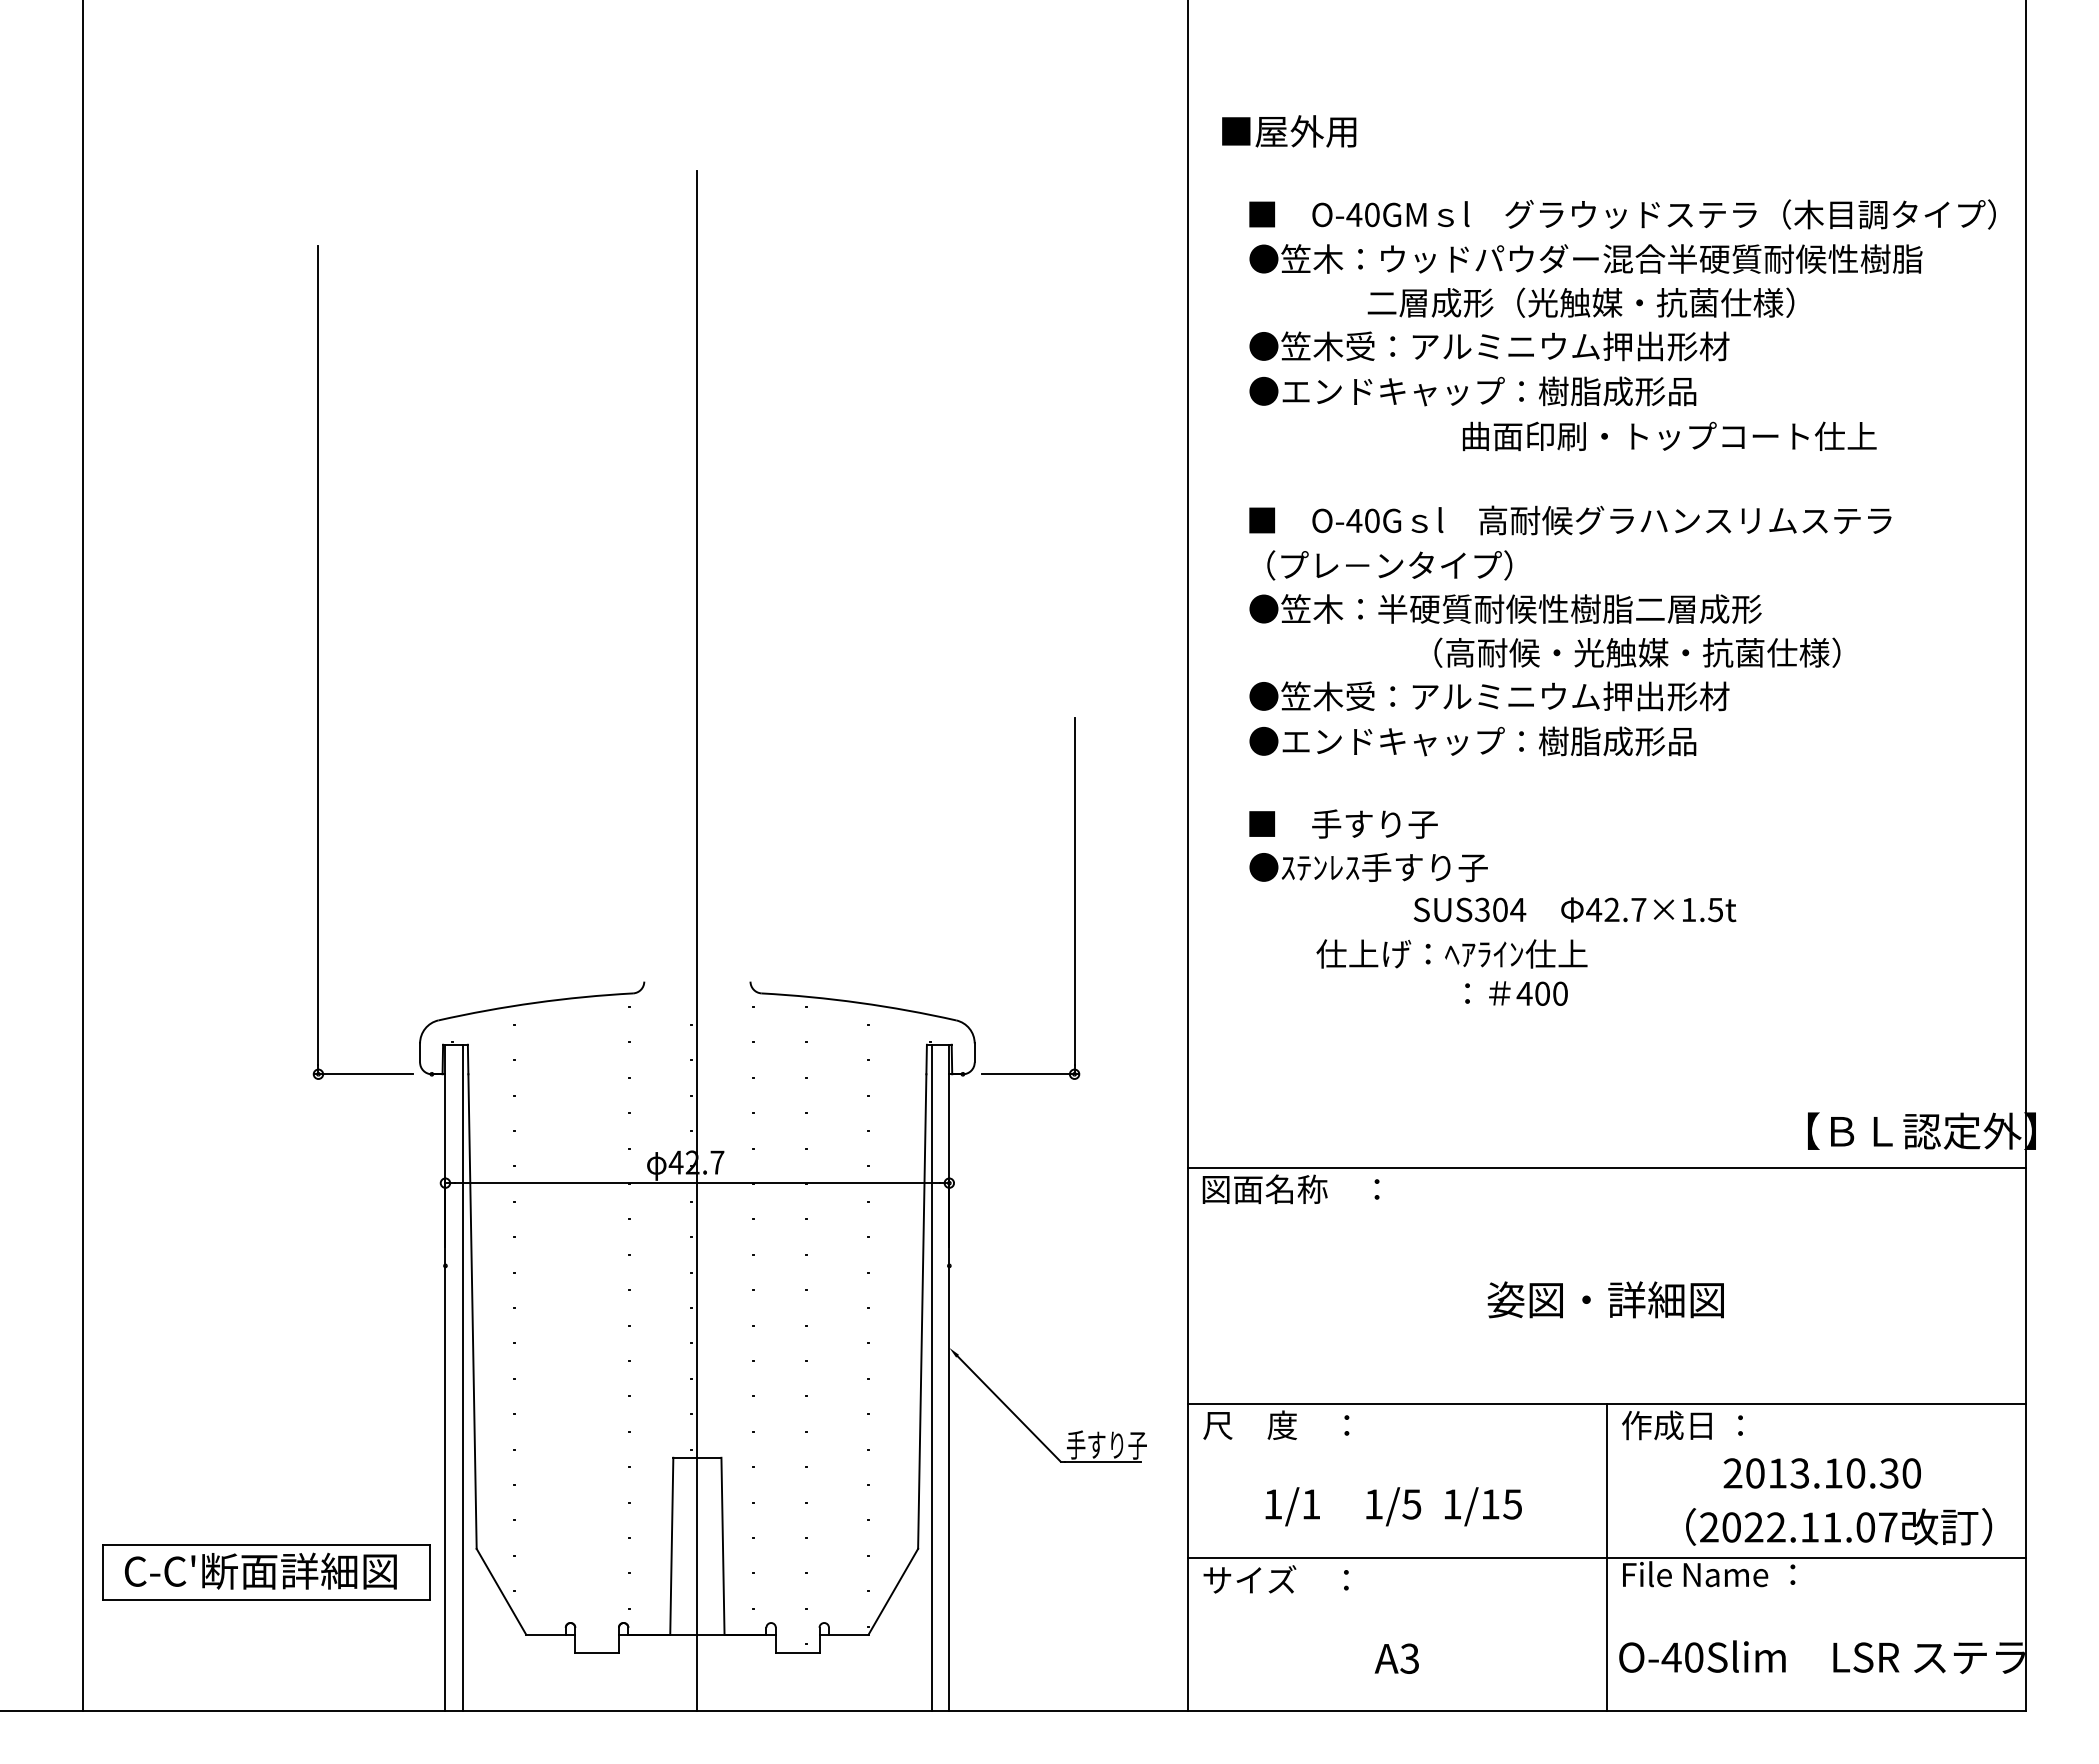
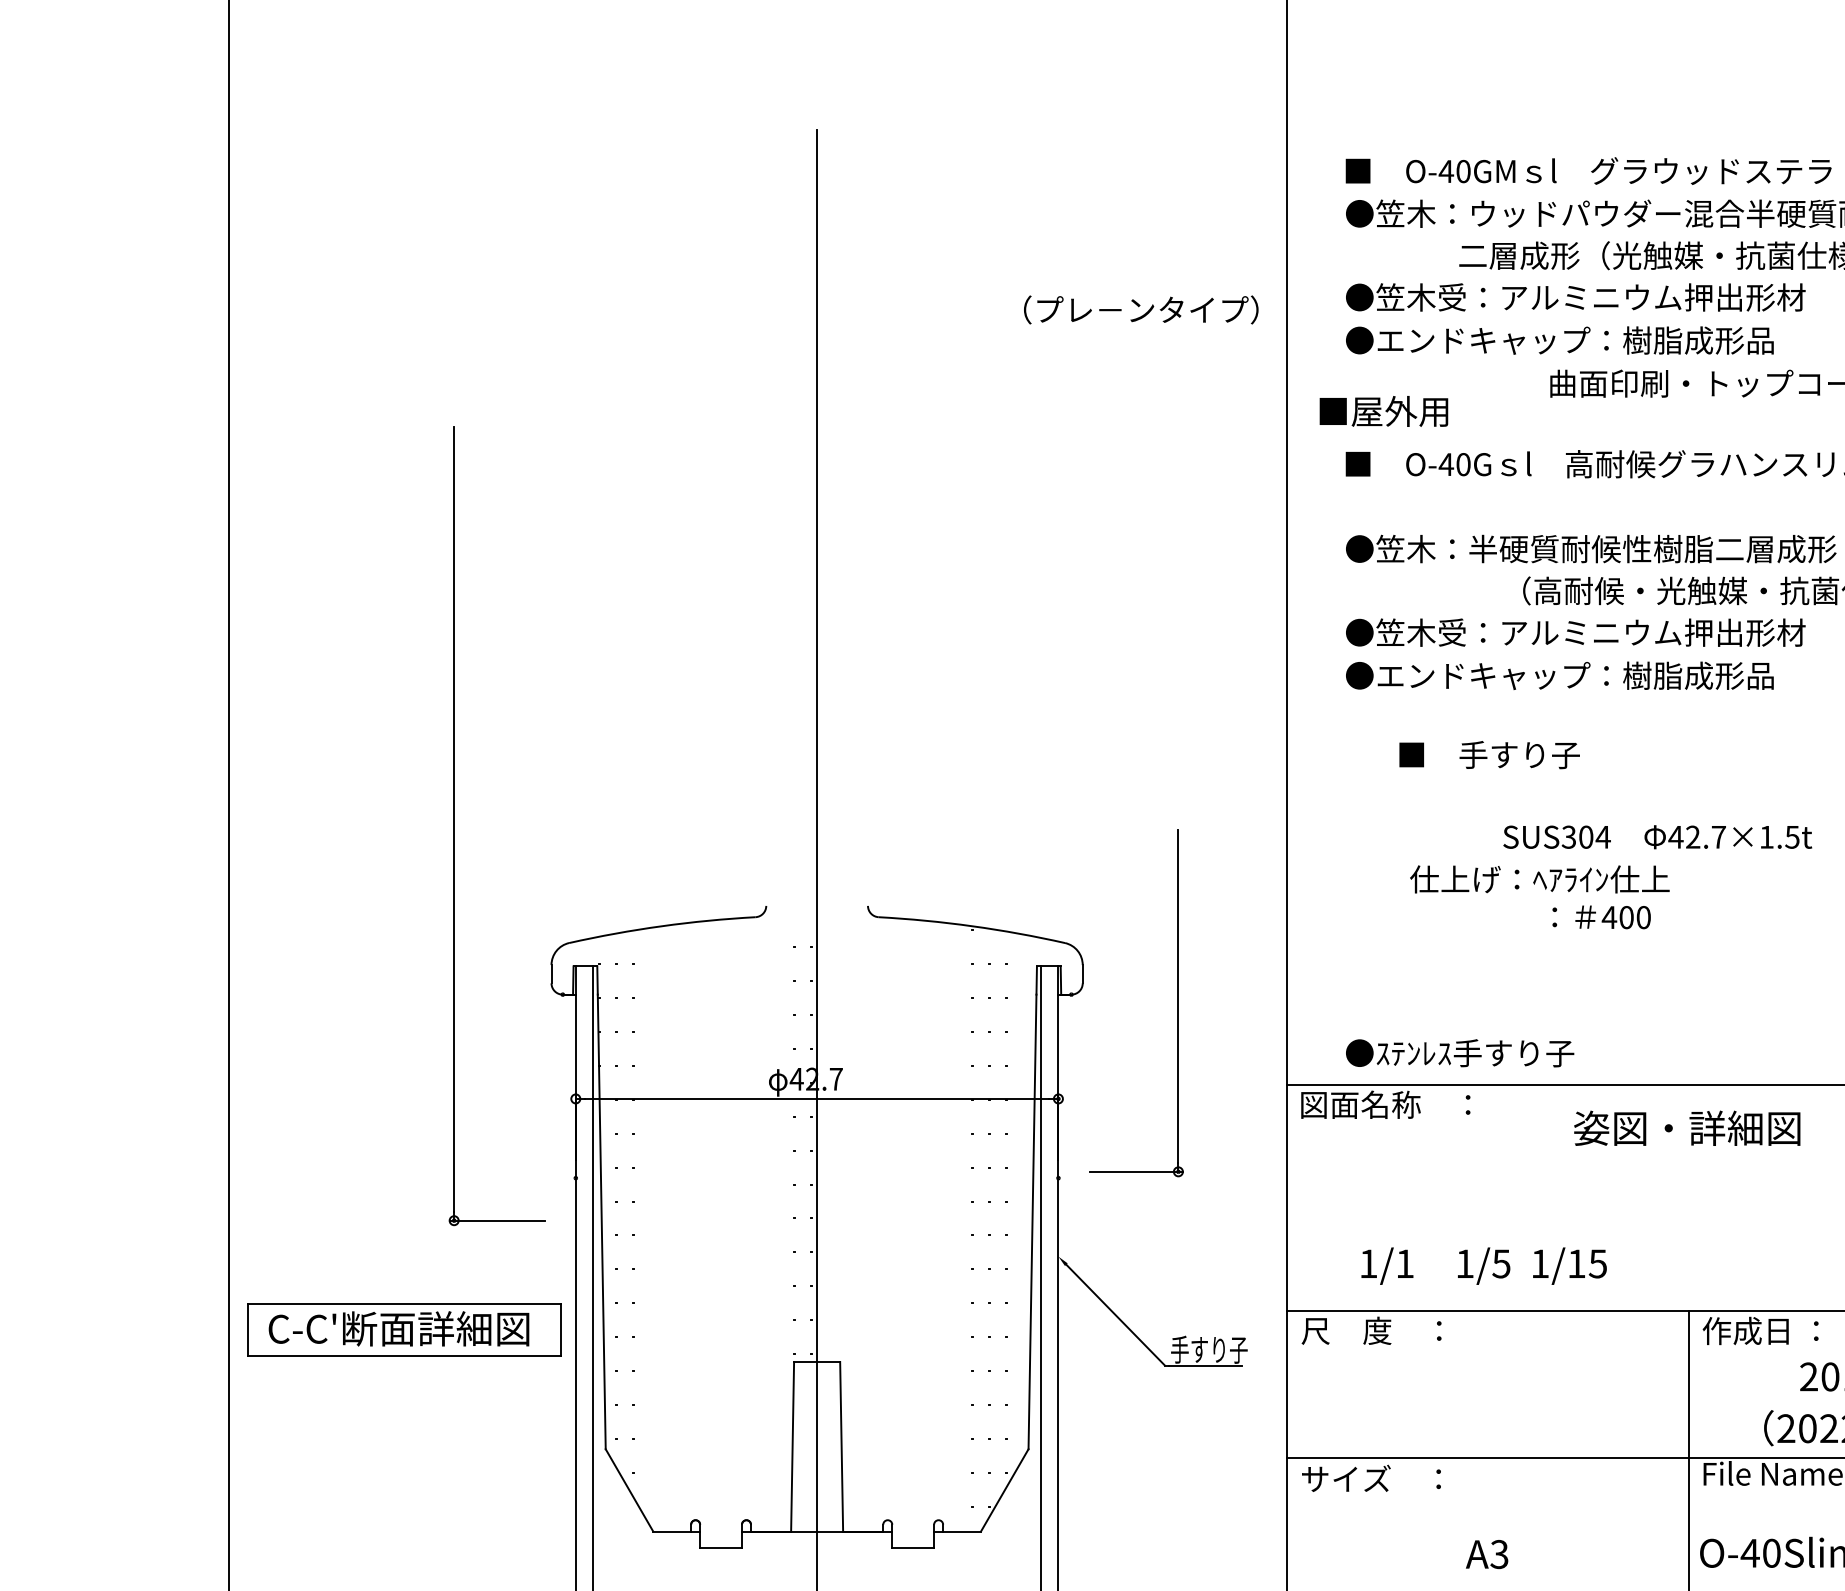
text: (1289, 131) -> (1384, 411), moved
text: (1389, 565) -> (1140, 310), moved
part: (318, 662) -> (454, 826), moved
text: (1343, 823) -> (1489, 754), moved
text: (1368, 867) -> (1459, 1053), moved
part: (1074, 898) -> (1178, 1003), moved
text: (1605, 1299) -> (1686, 1127), moved
text: (1393, 1506) -> (1483, 1265), moved
part: (266, 1572) -> (404, 1330), moved

